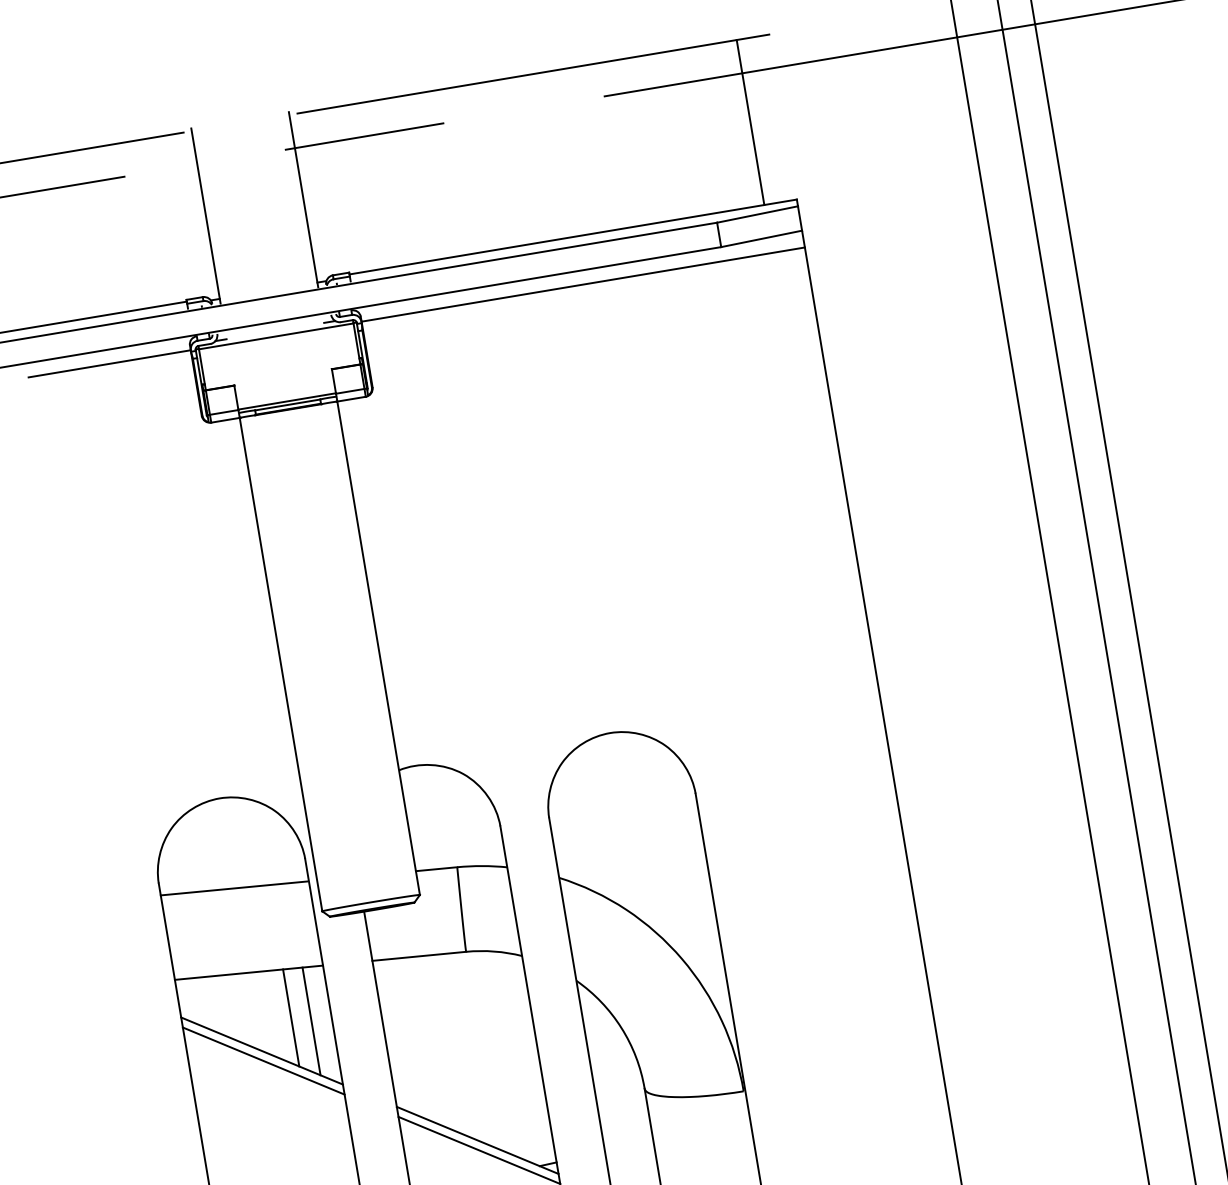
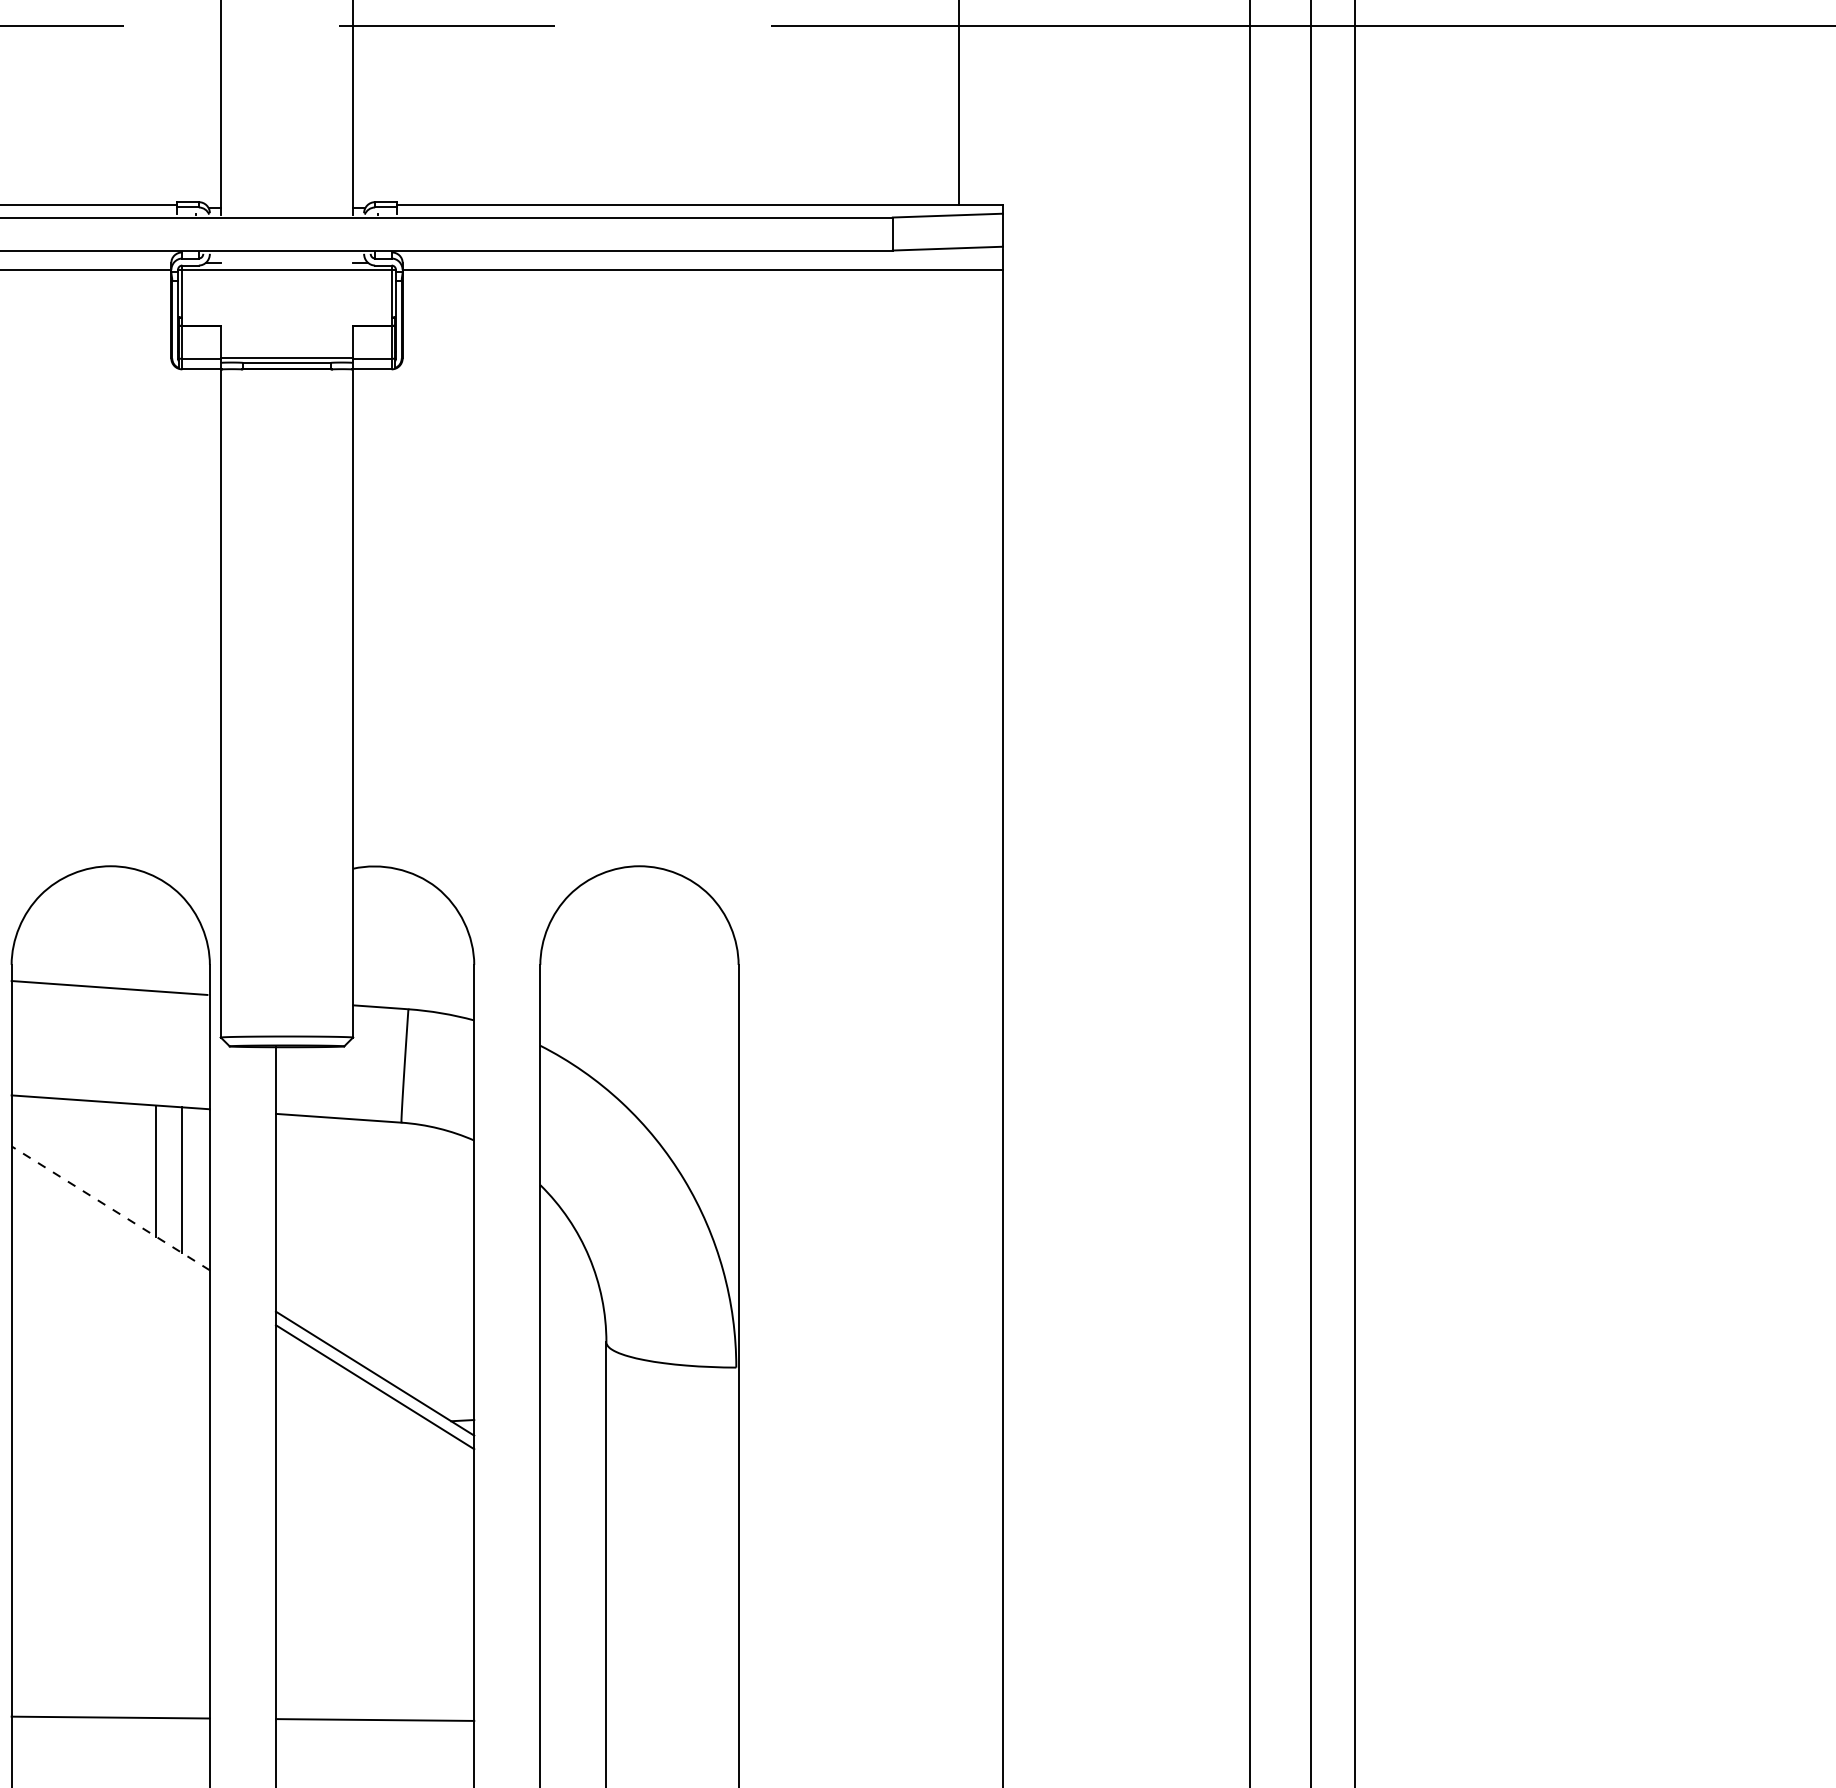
line: (261, 1051) -> (110, 1208), solid -> dashed
line: (263, 1060) -> (110, 1221), removed

